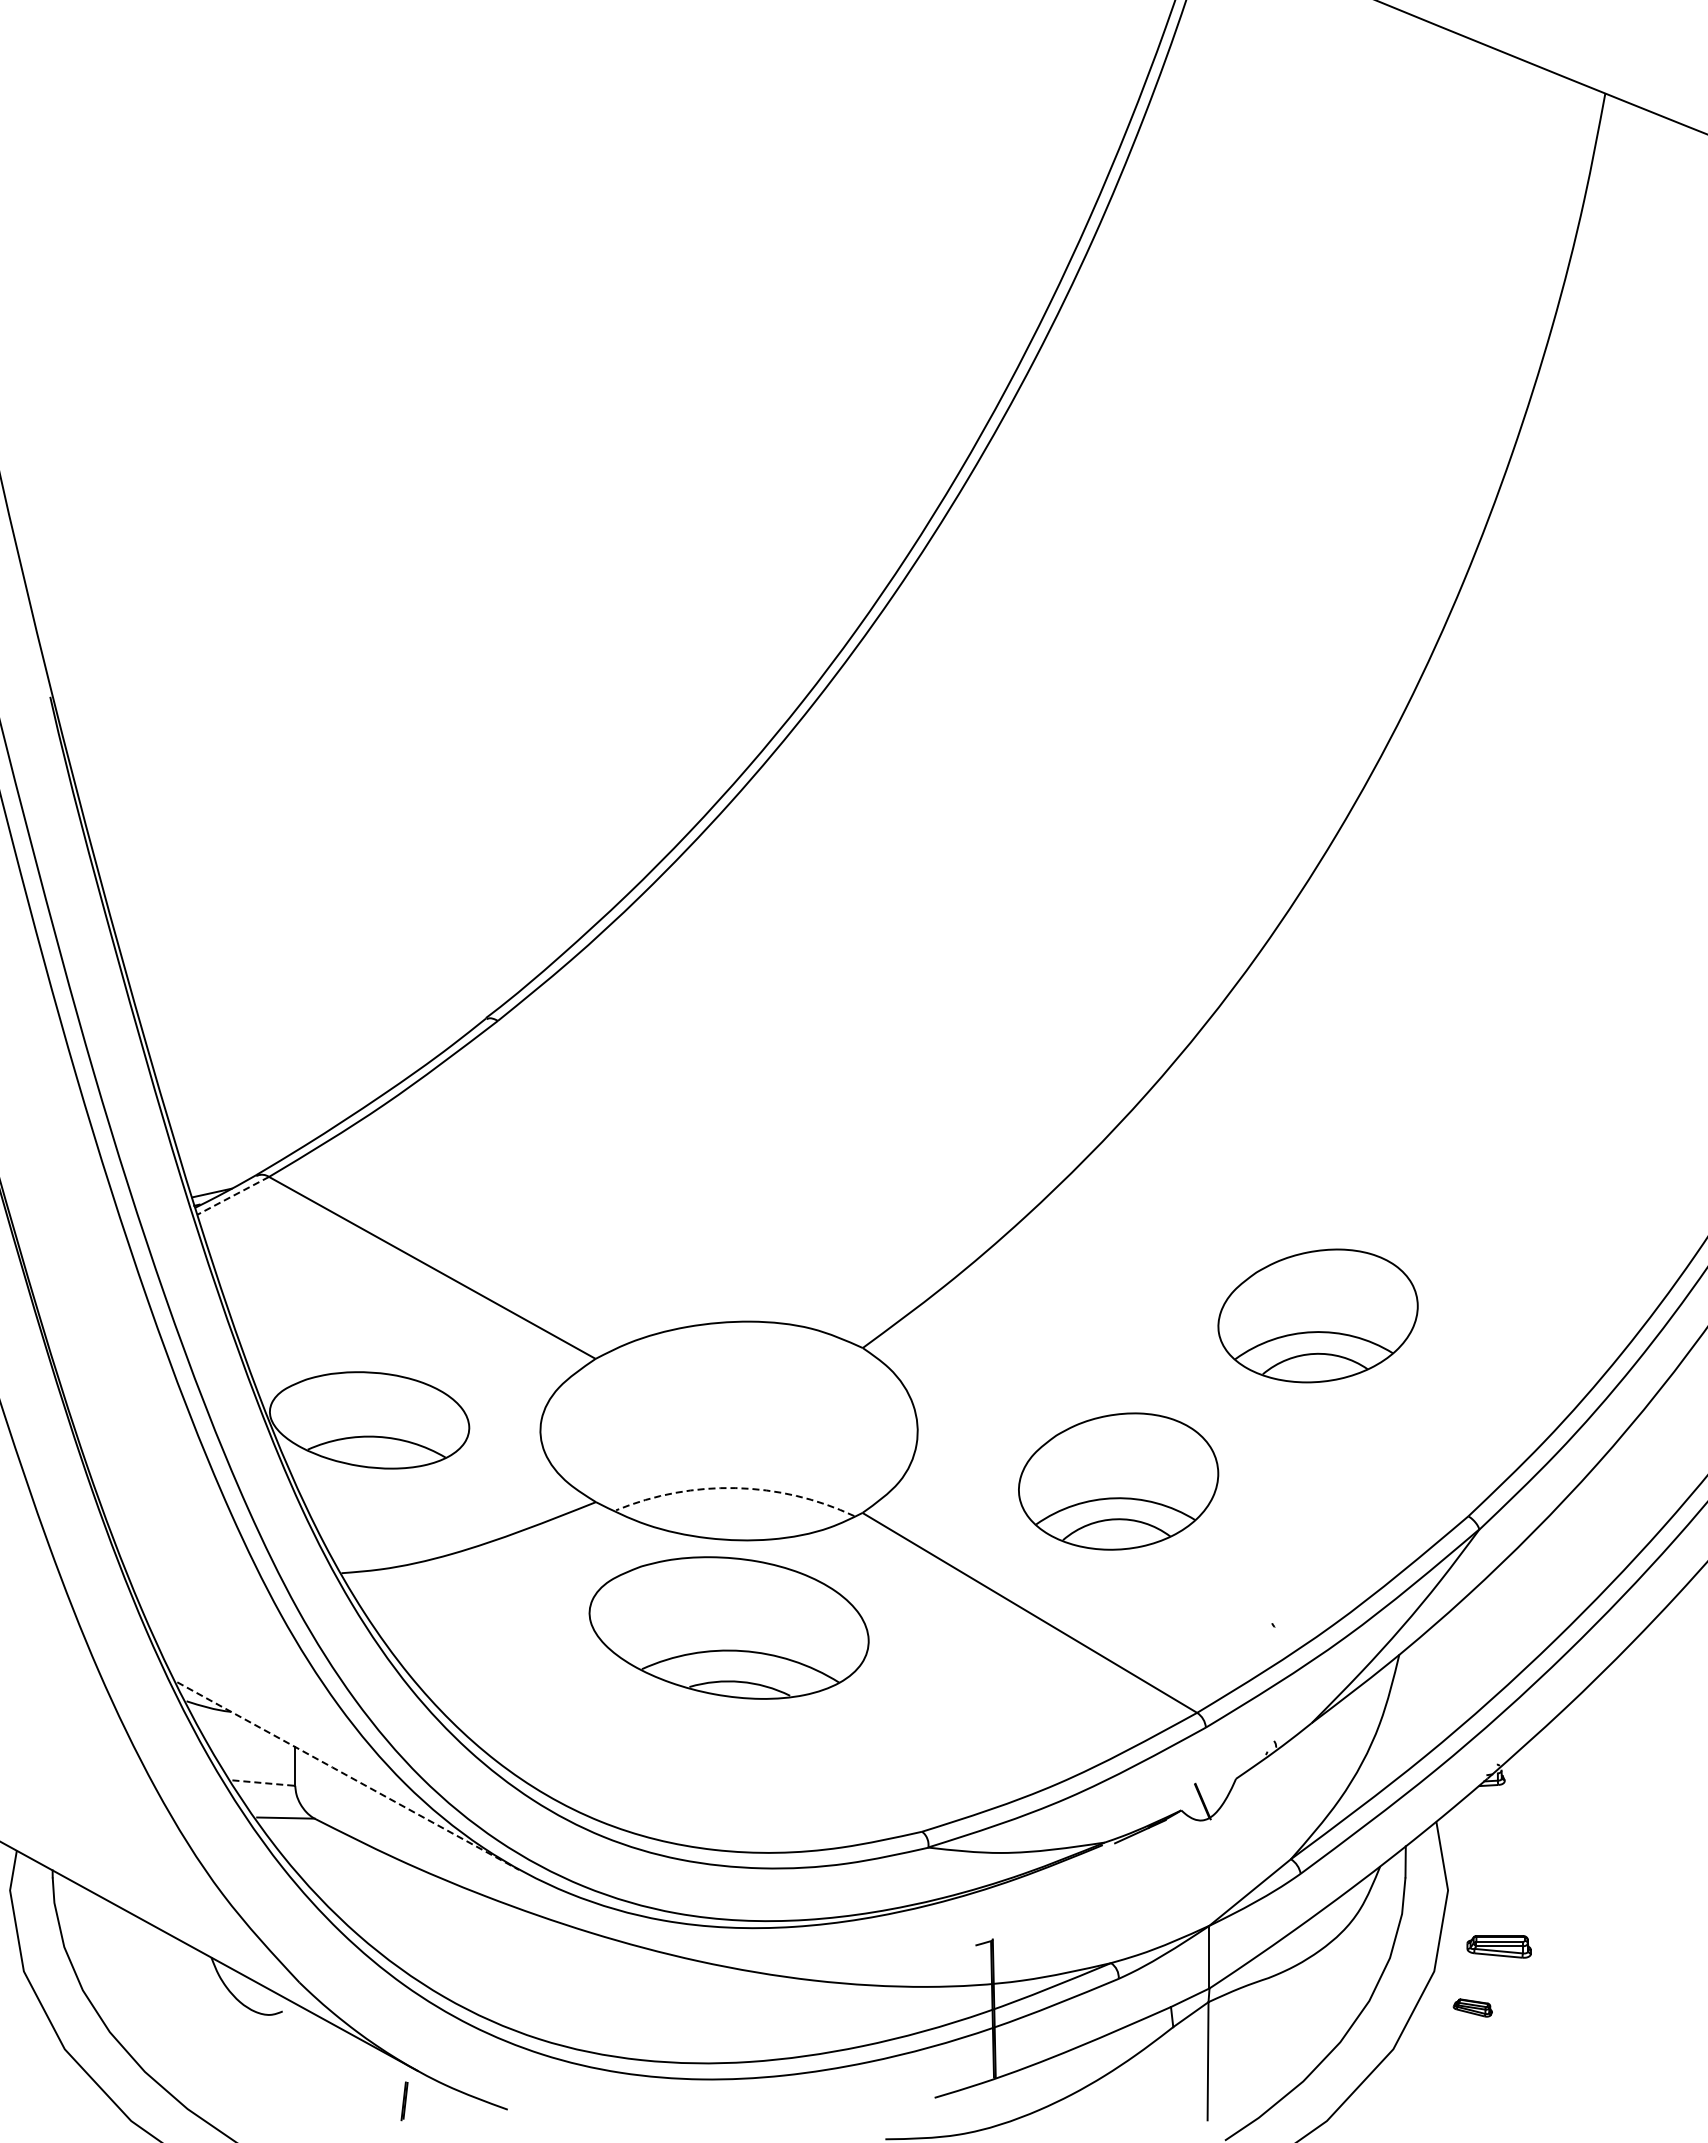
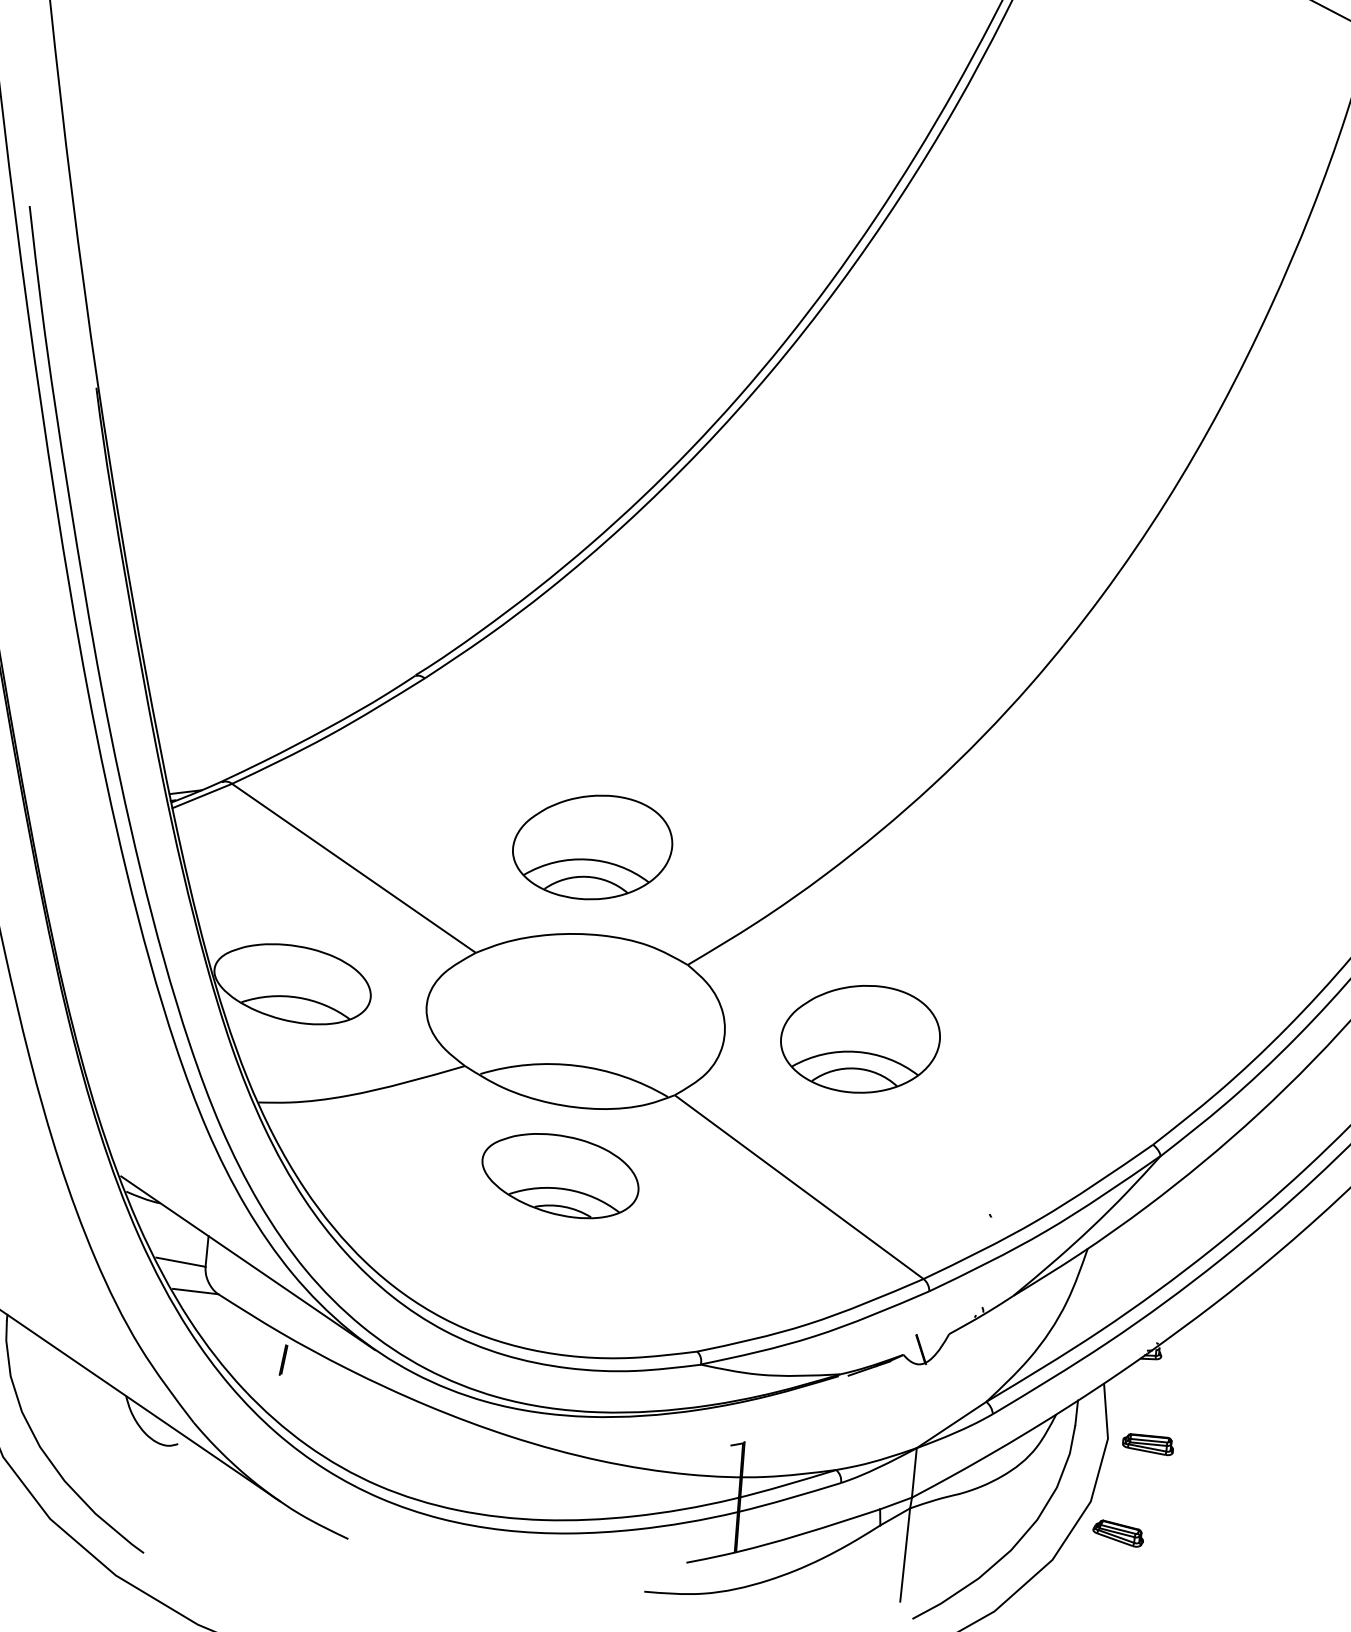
line: (233, 1195) -> (202, 795), dashed -> solid
part: (1317, 1315) -> (592, 846), moved
part: (1118, 1481) -> (860, 1038), moved
arc: (735, 1488) -> (576, 1066), dashed -> solid
part: (728, 1627) -> (560, 1175), size x0.71
line: (347, 1775) -> (247, 1262), dashed -> solid
line: (263, 1783) -> (180, 1262), dashed -> solid
part: (1498, 1946) -> (1147, 1444), moved
part: (1472, 2007) -> (1118, 1533), size x1.67
part: (404, 2101) -> (283, 1360), moved

